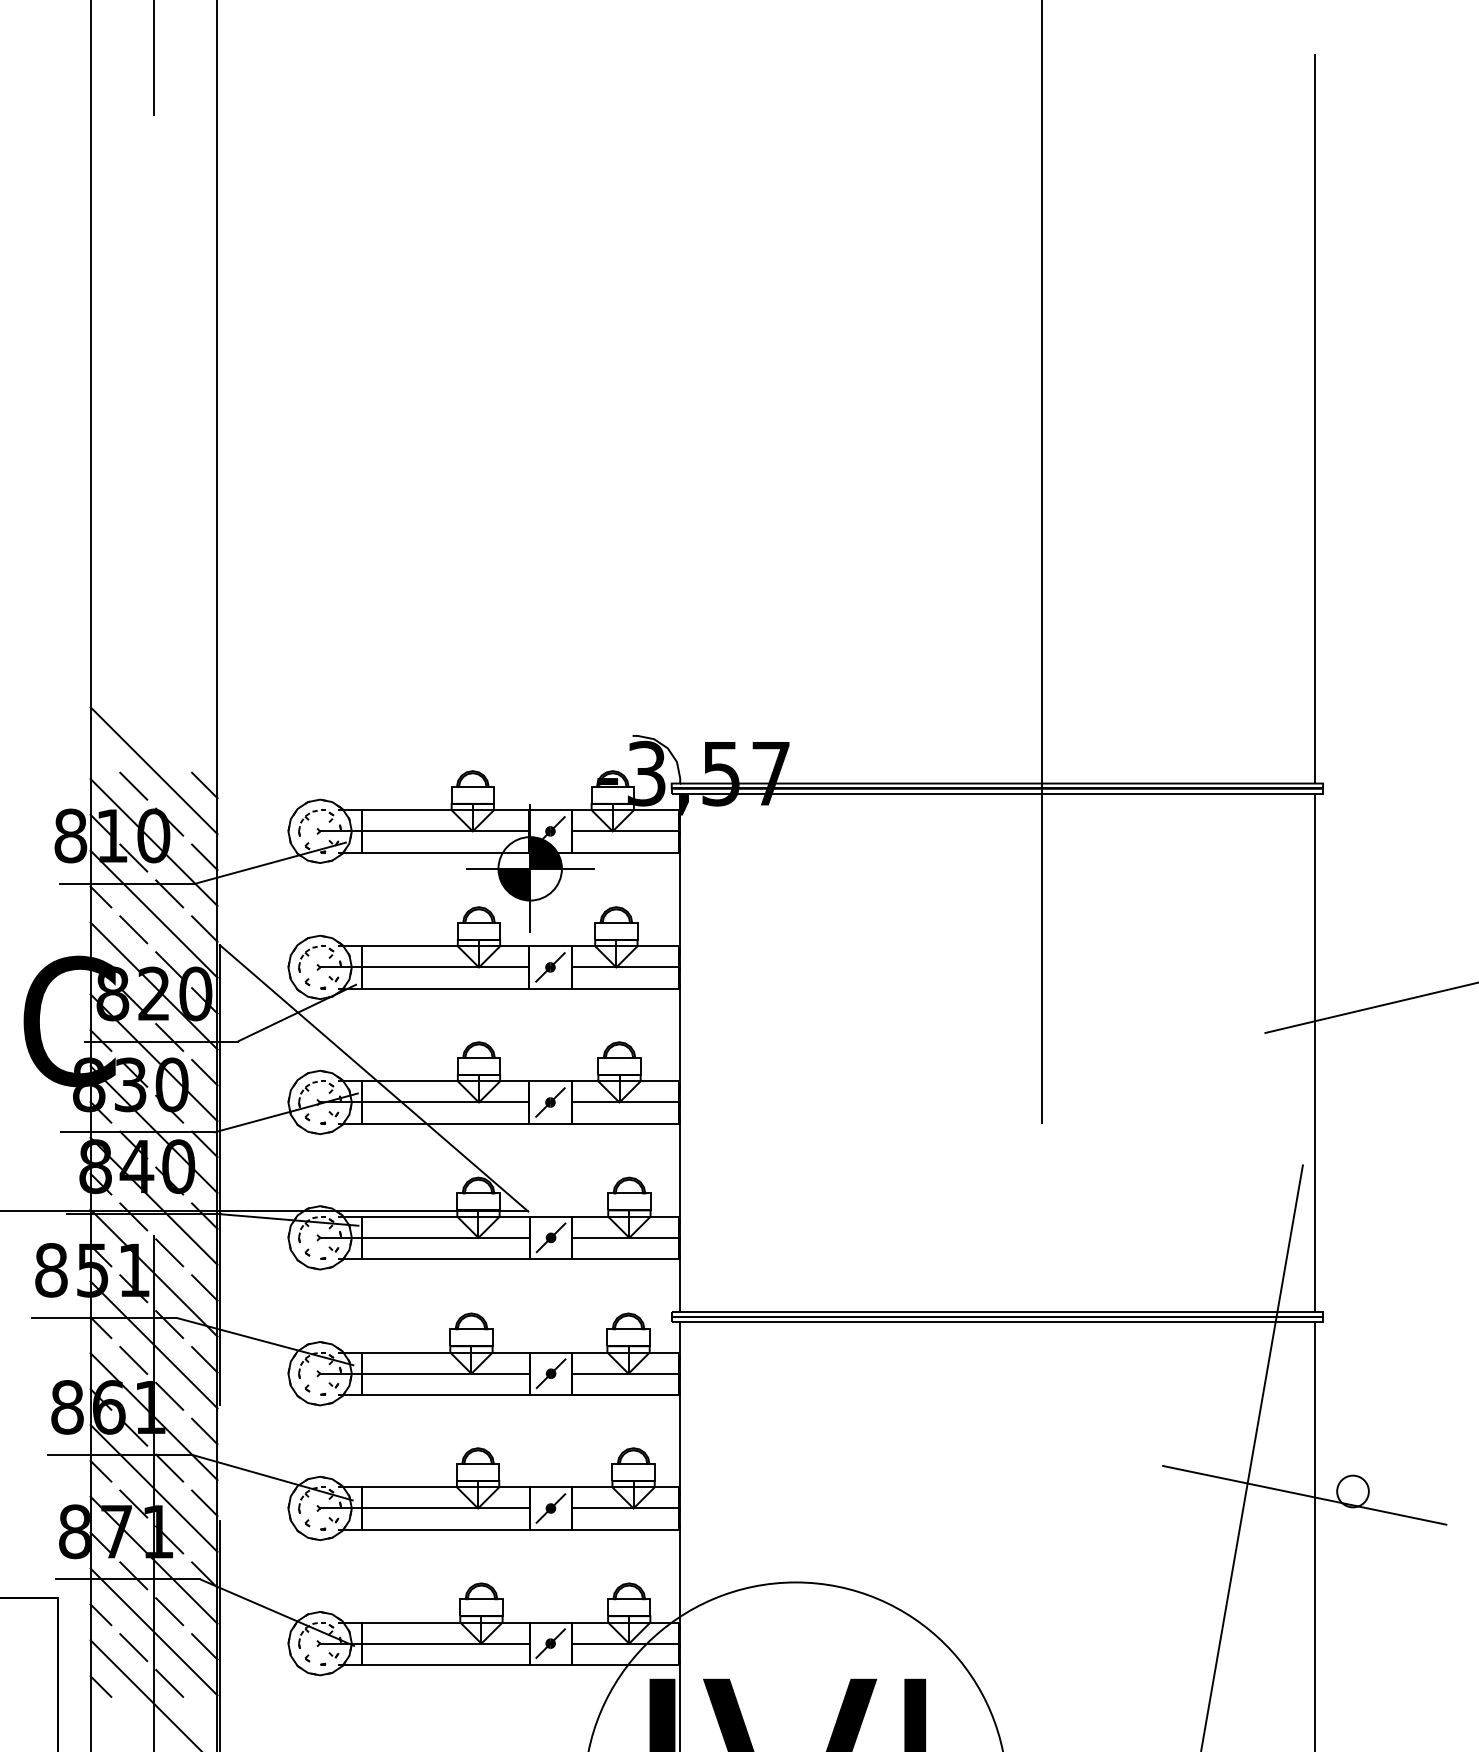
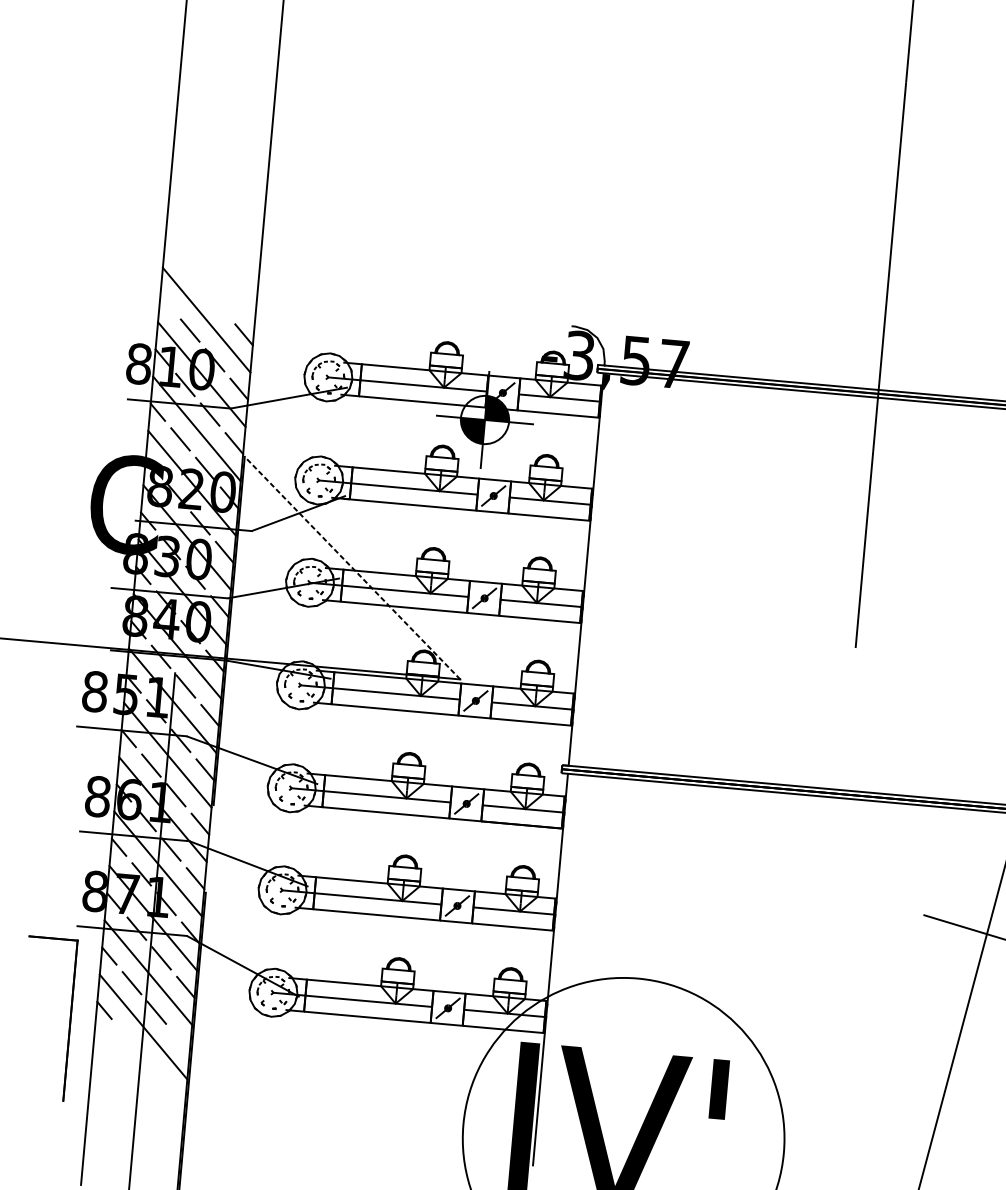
line: (374, 1078) -> (352, 568), solid -> dashed

